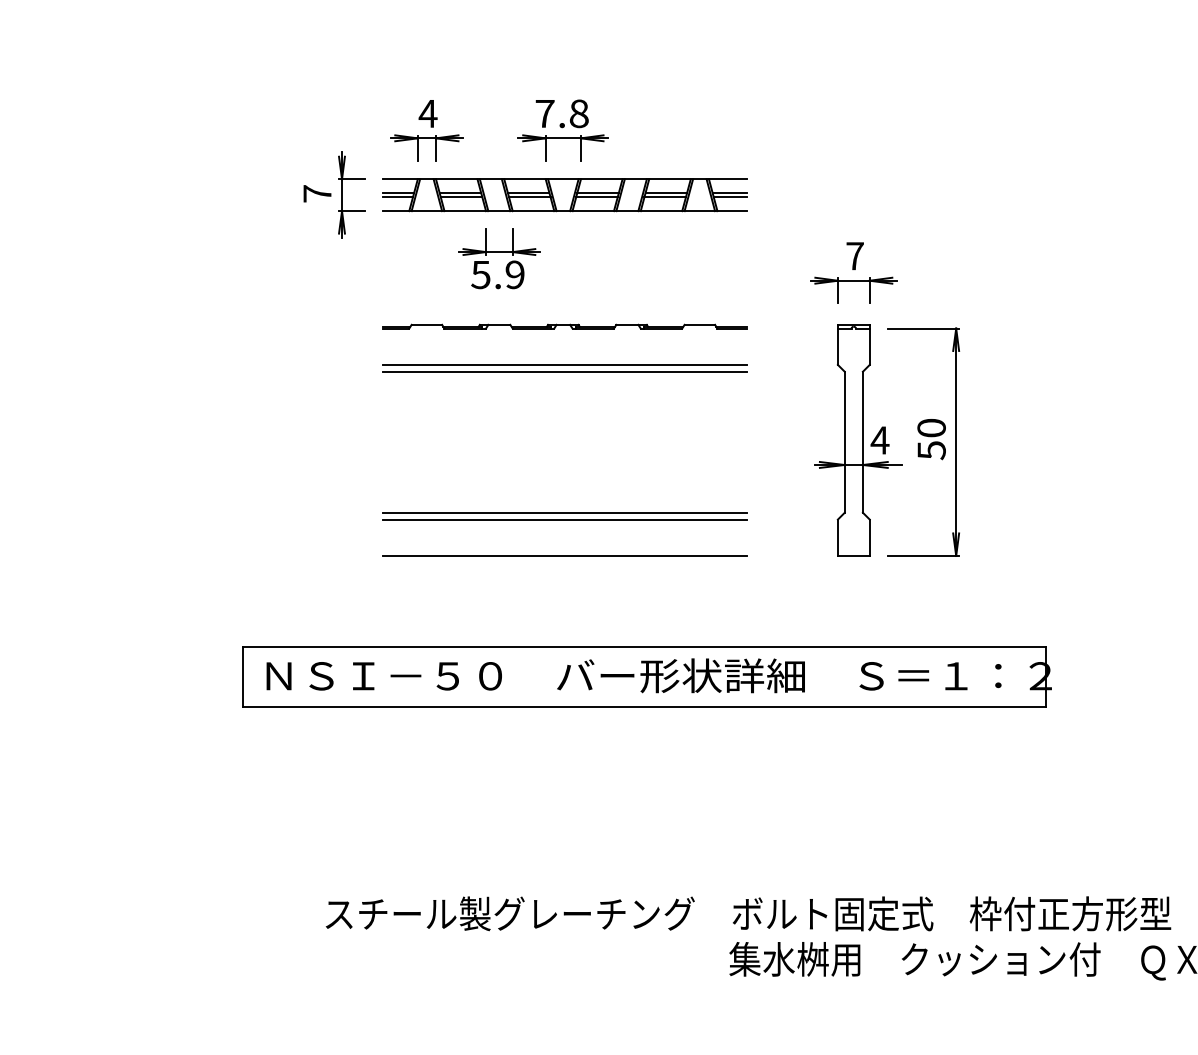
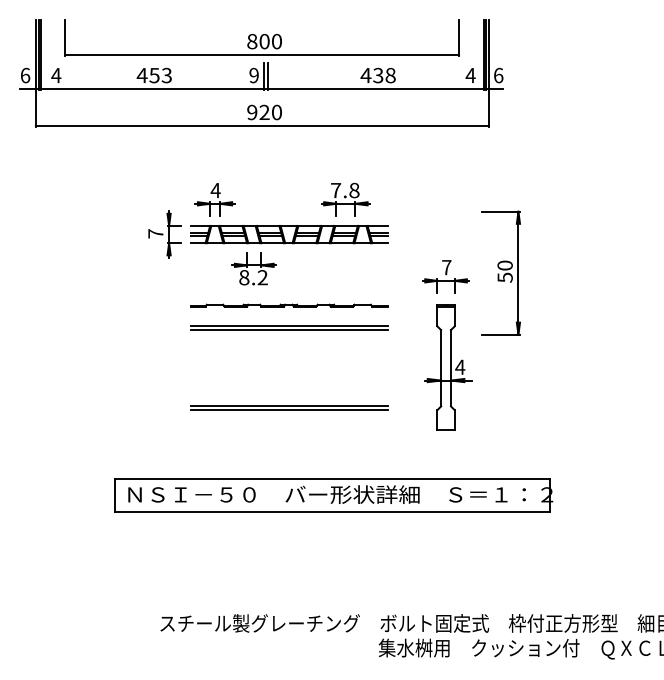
part: (562, 130) -> (345, 199), moved
text: (497, 274) -> (253, 277), 5.9 -> 8.2
part: (923, 440) -> (500, 272), moved
line: (564, 555) -> (289, 429), removed

